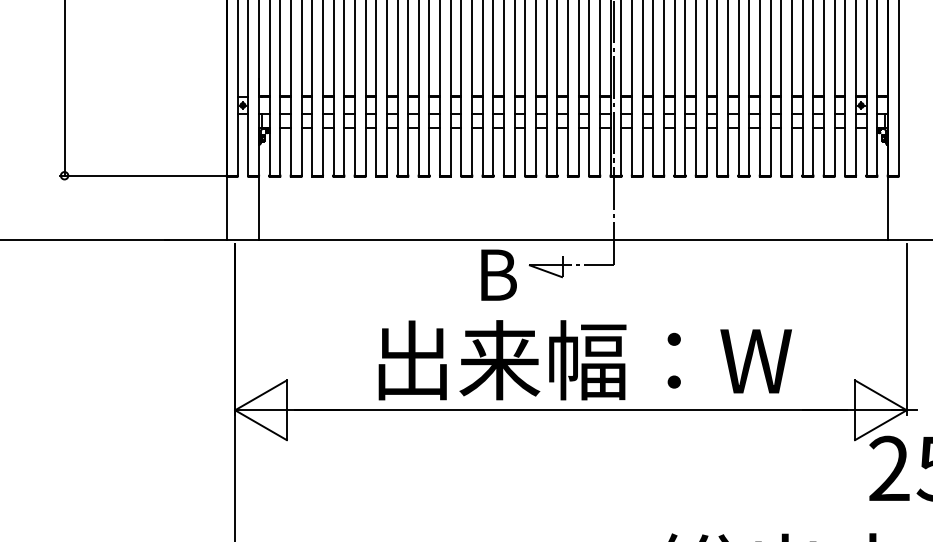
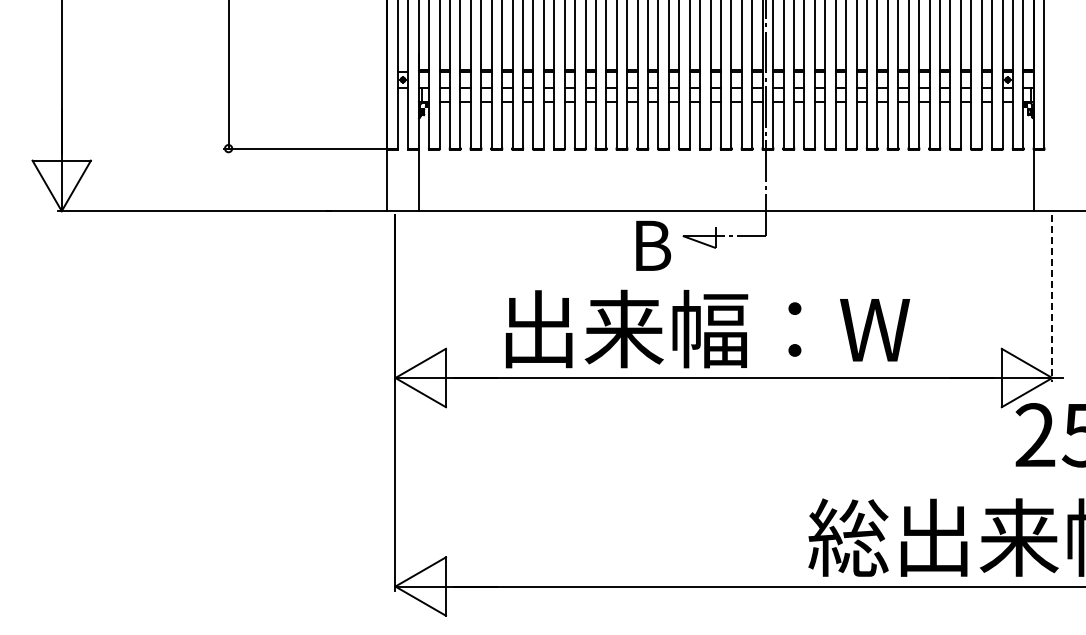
line: (906, 330) -> (1052, 299), solid -> dashed
text: (584, 359) -> (707, 328), moved

